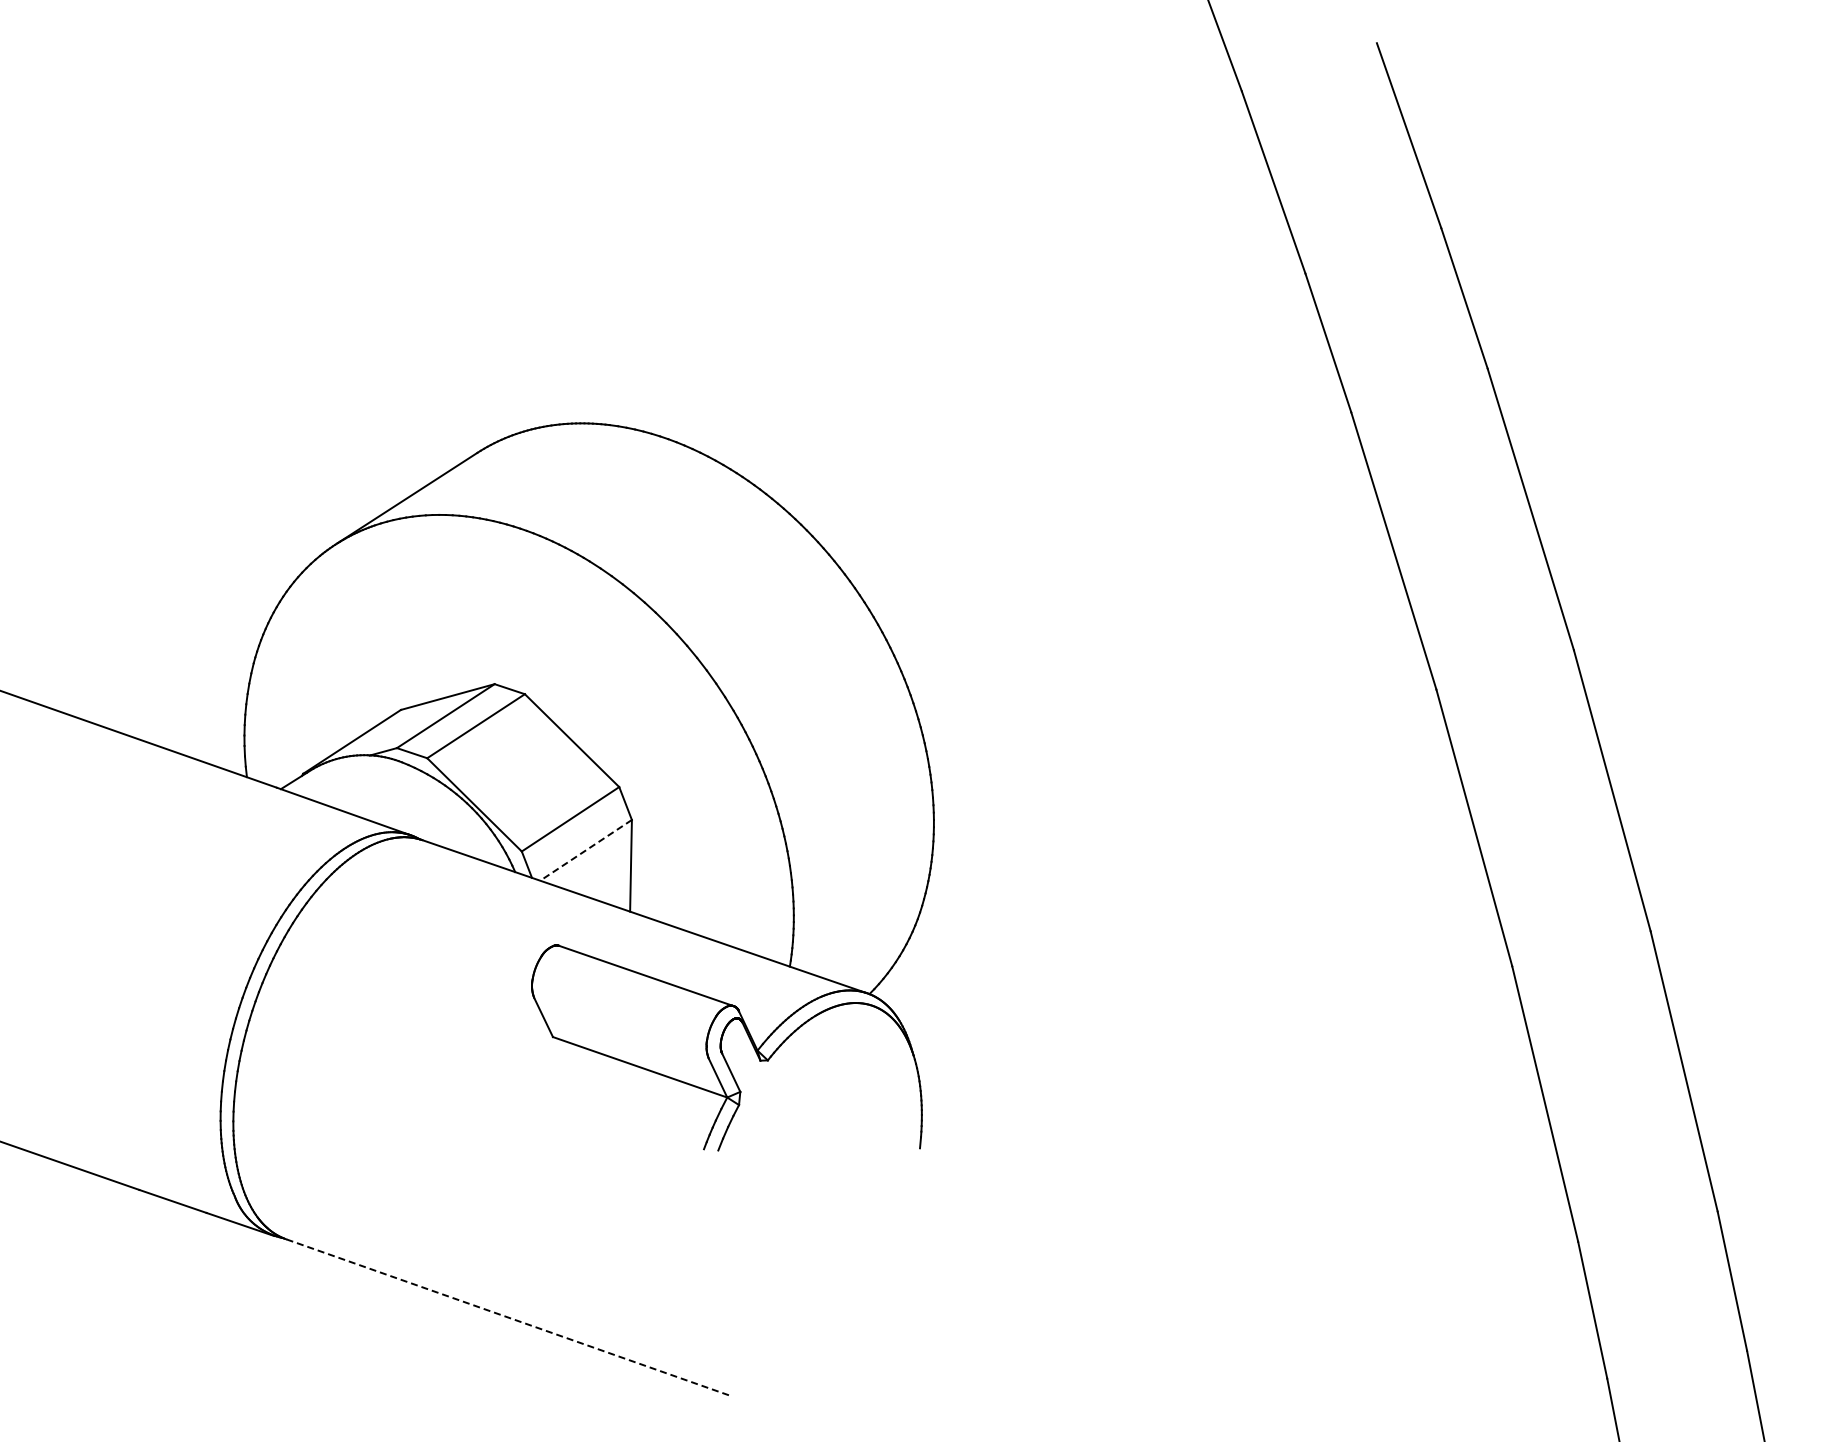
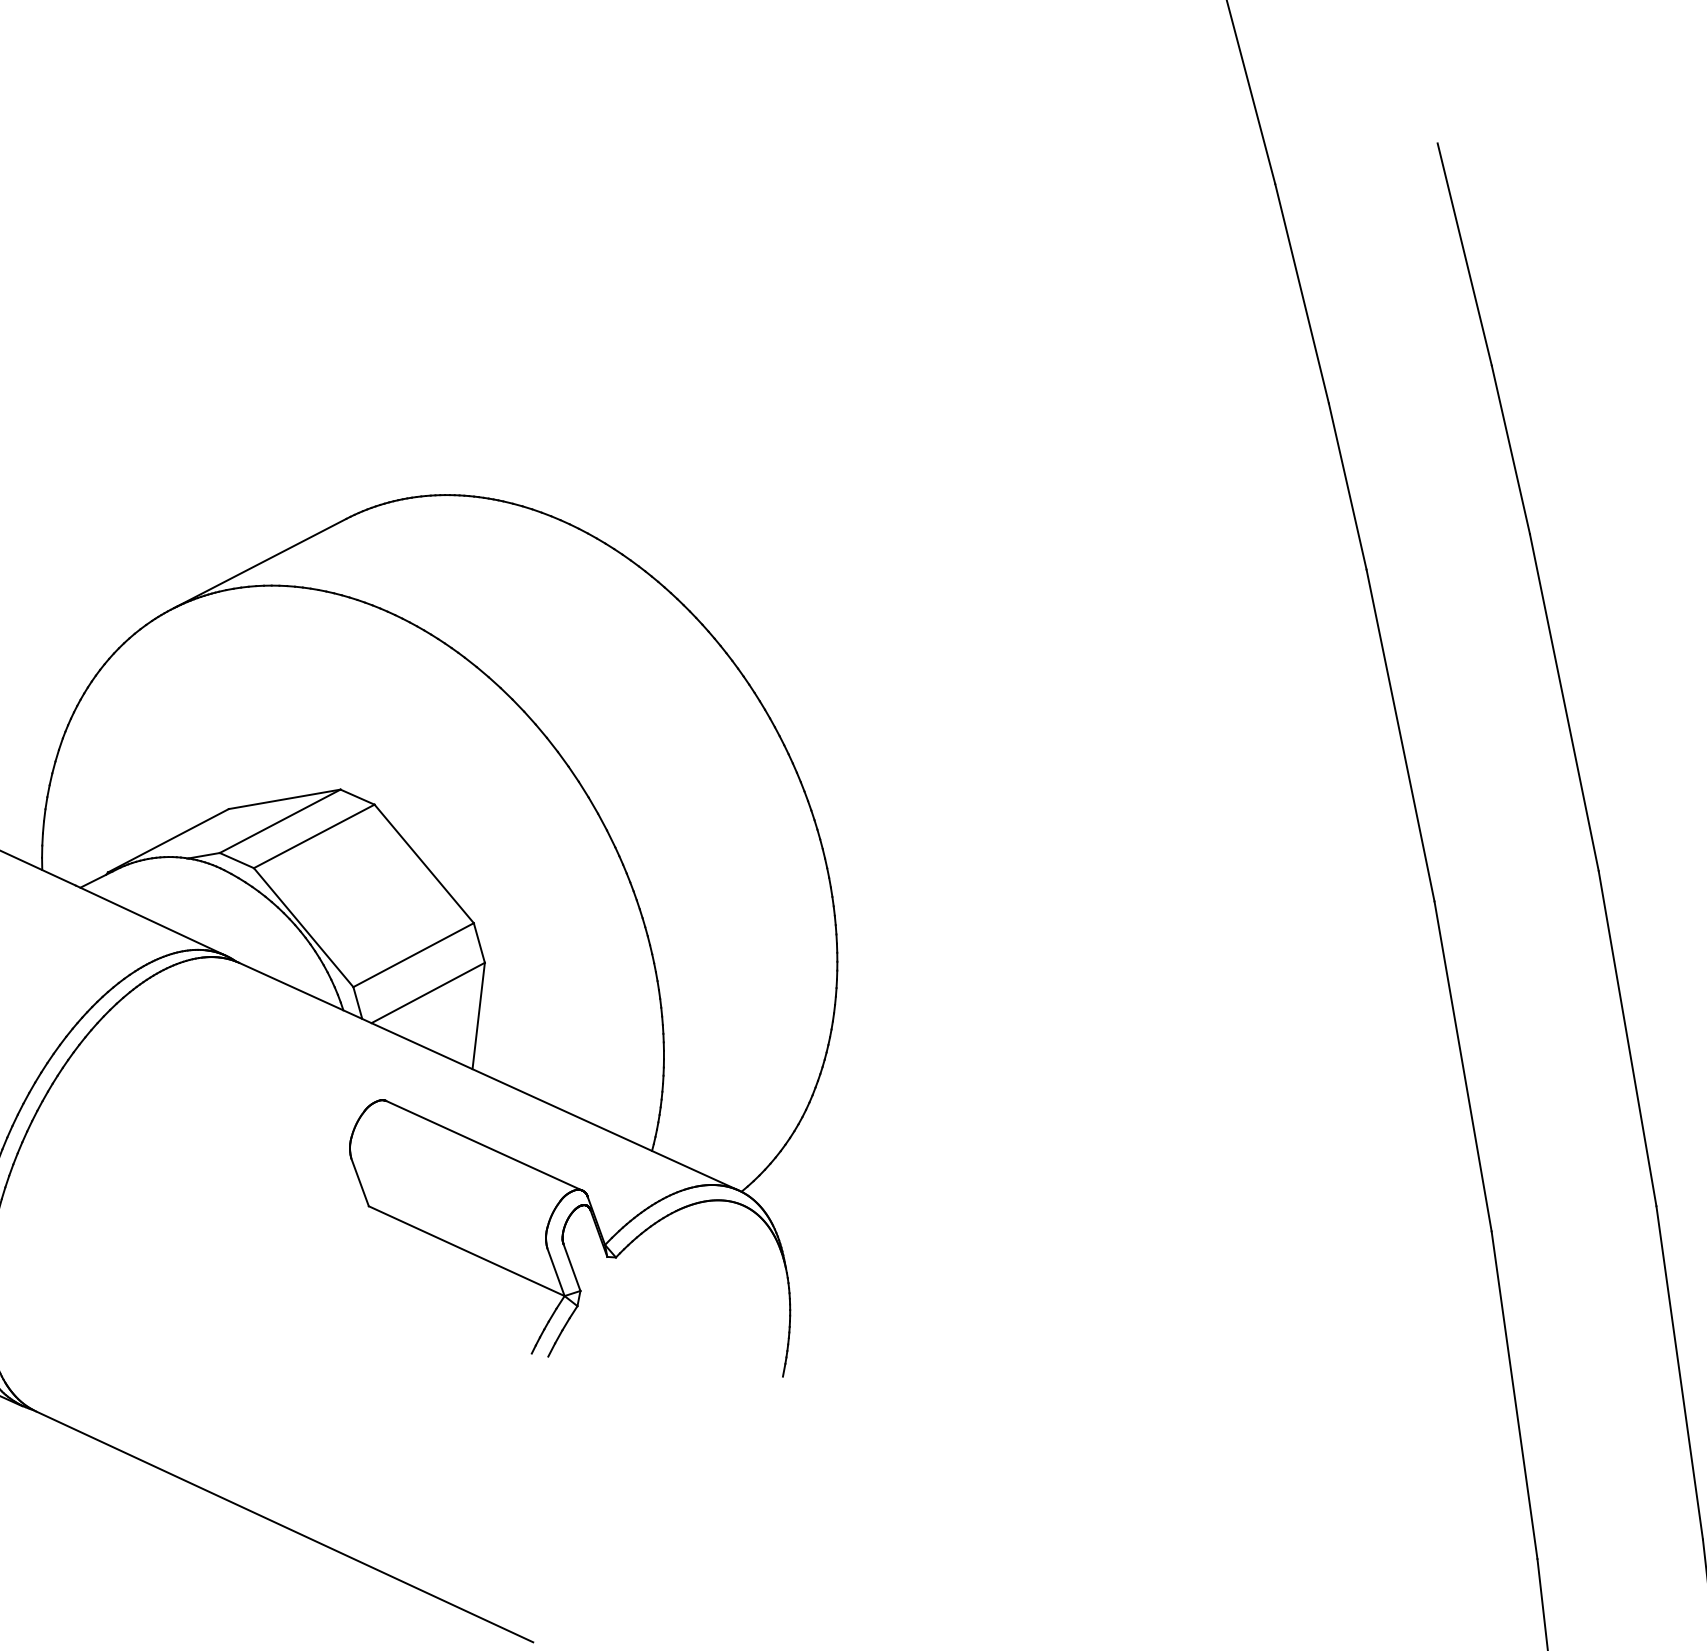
line: (586, 850) -> (428, 993), dashed -> solid
line: (507, 1317) -> (284, 1527), dashed -> solid

